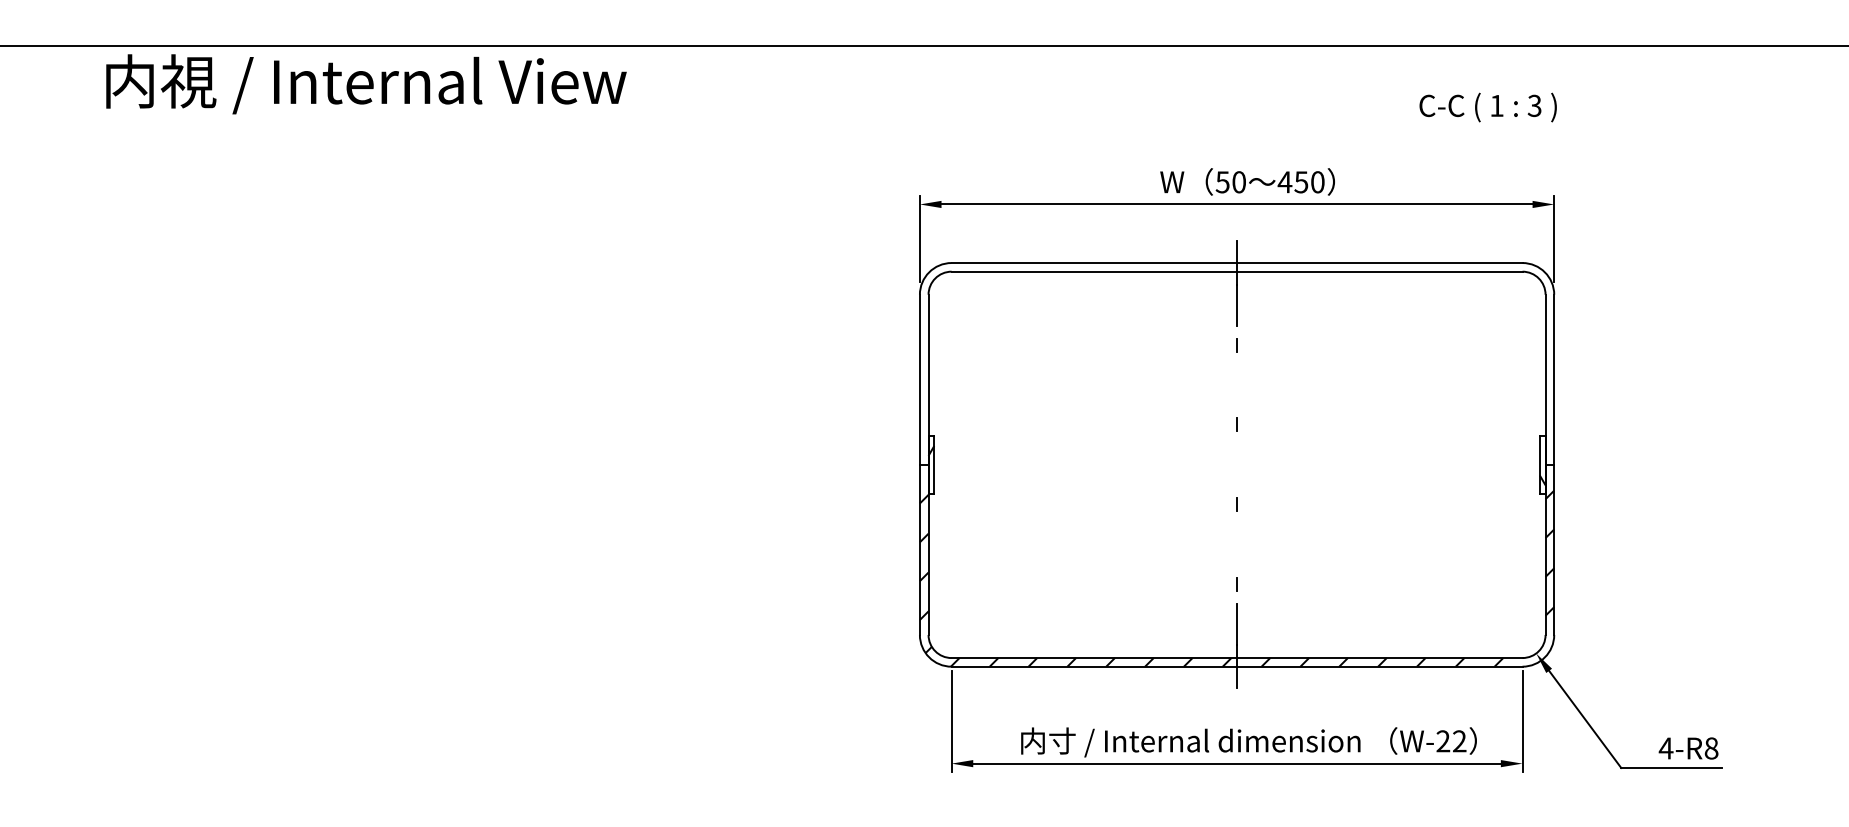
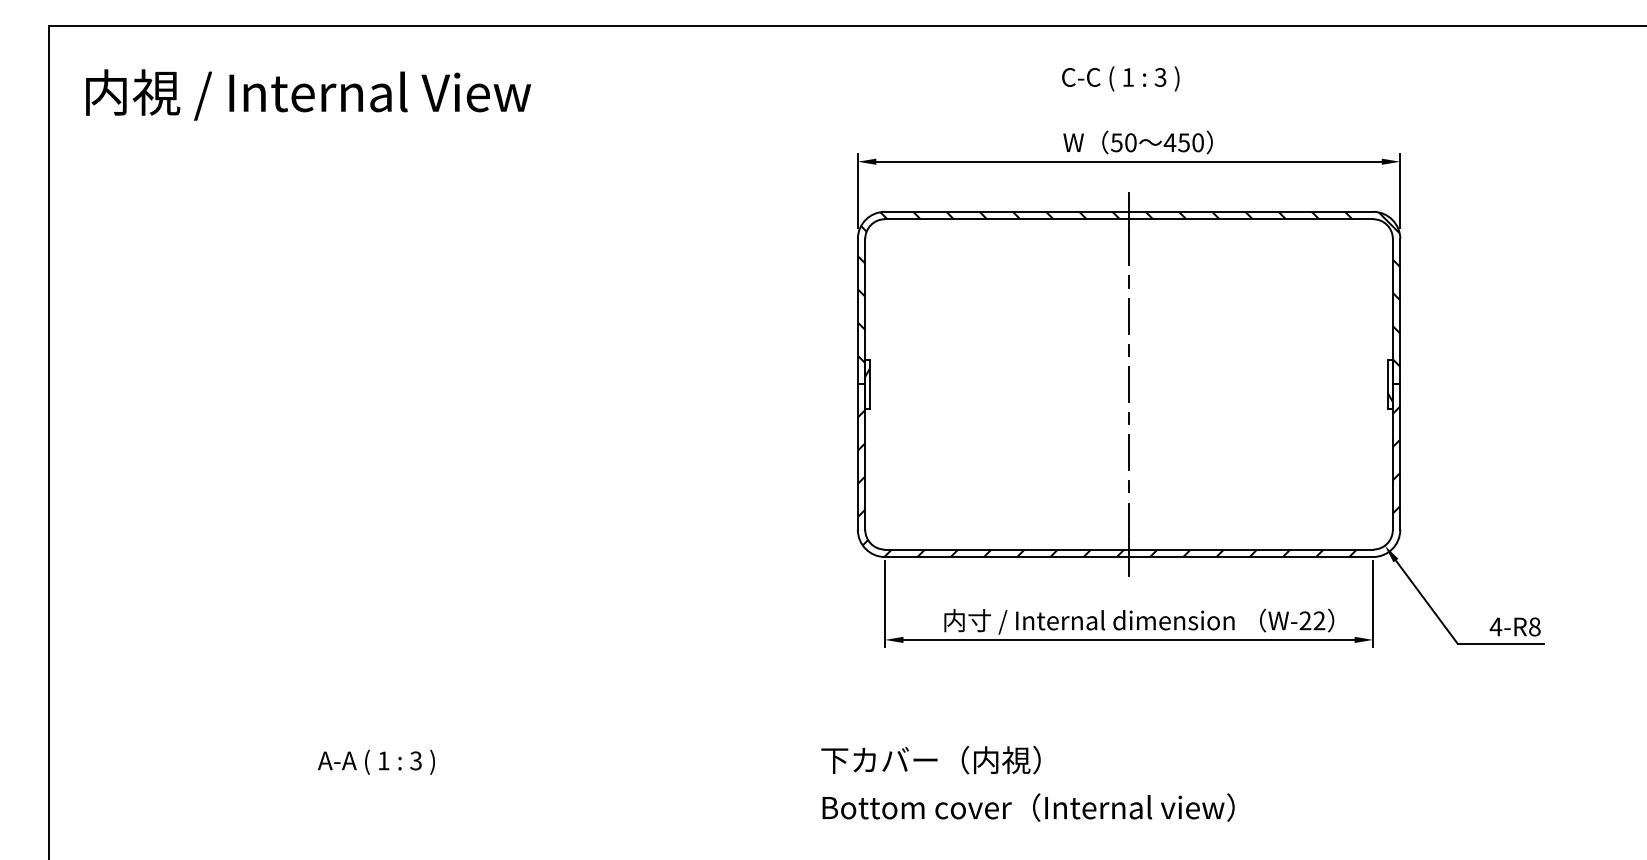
text: (366, 83) -> (308, 94), moved
text: (1487, 107) -> (1120, 78), moved
hatch: (1236, 352) -> (1128, 288), added
line: (1237, 384) -> (1129, 315), added
line: (1237, 463) -> (1129, 383), added
line: (1237, 544) -> (1129, 452), added

